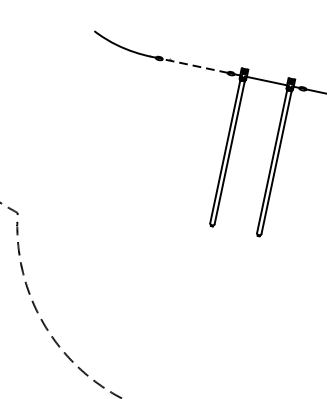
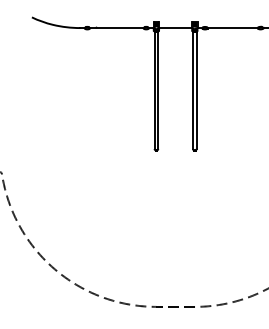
line: (194, 66) -> (116, 28), dashed -> solid

